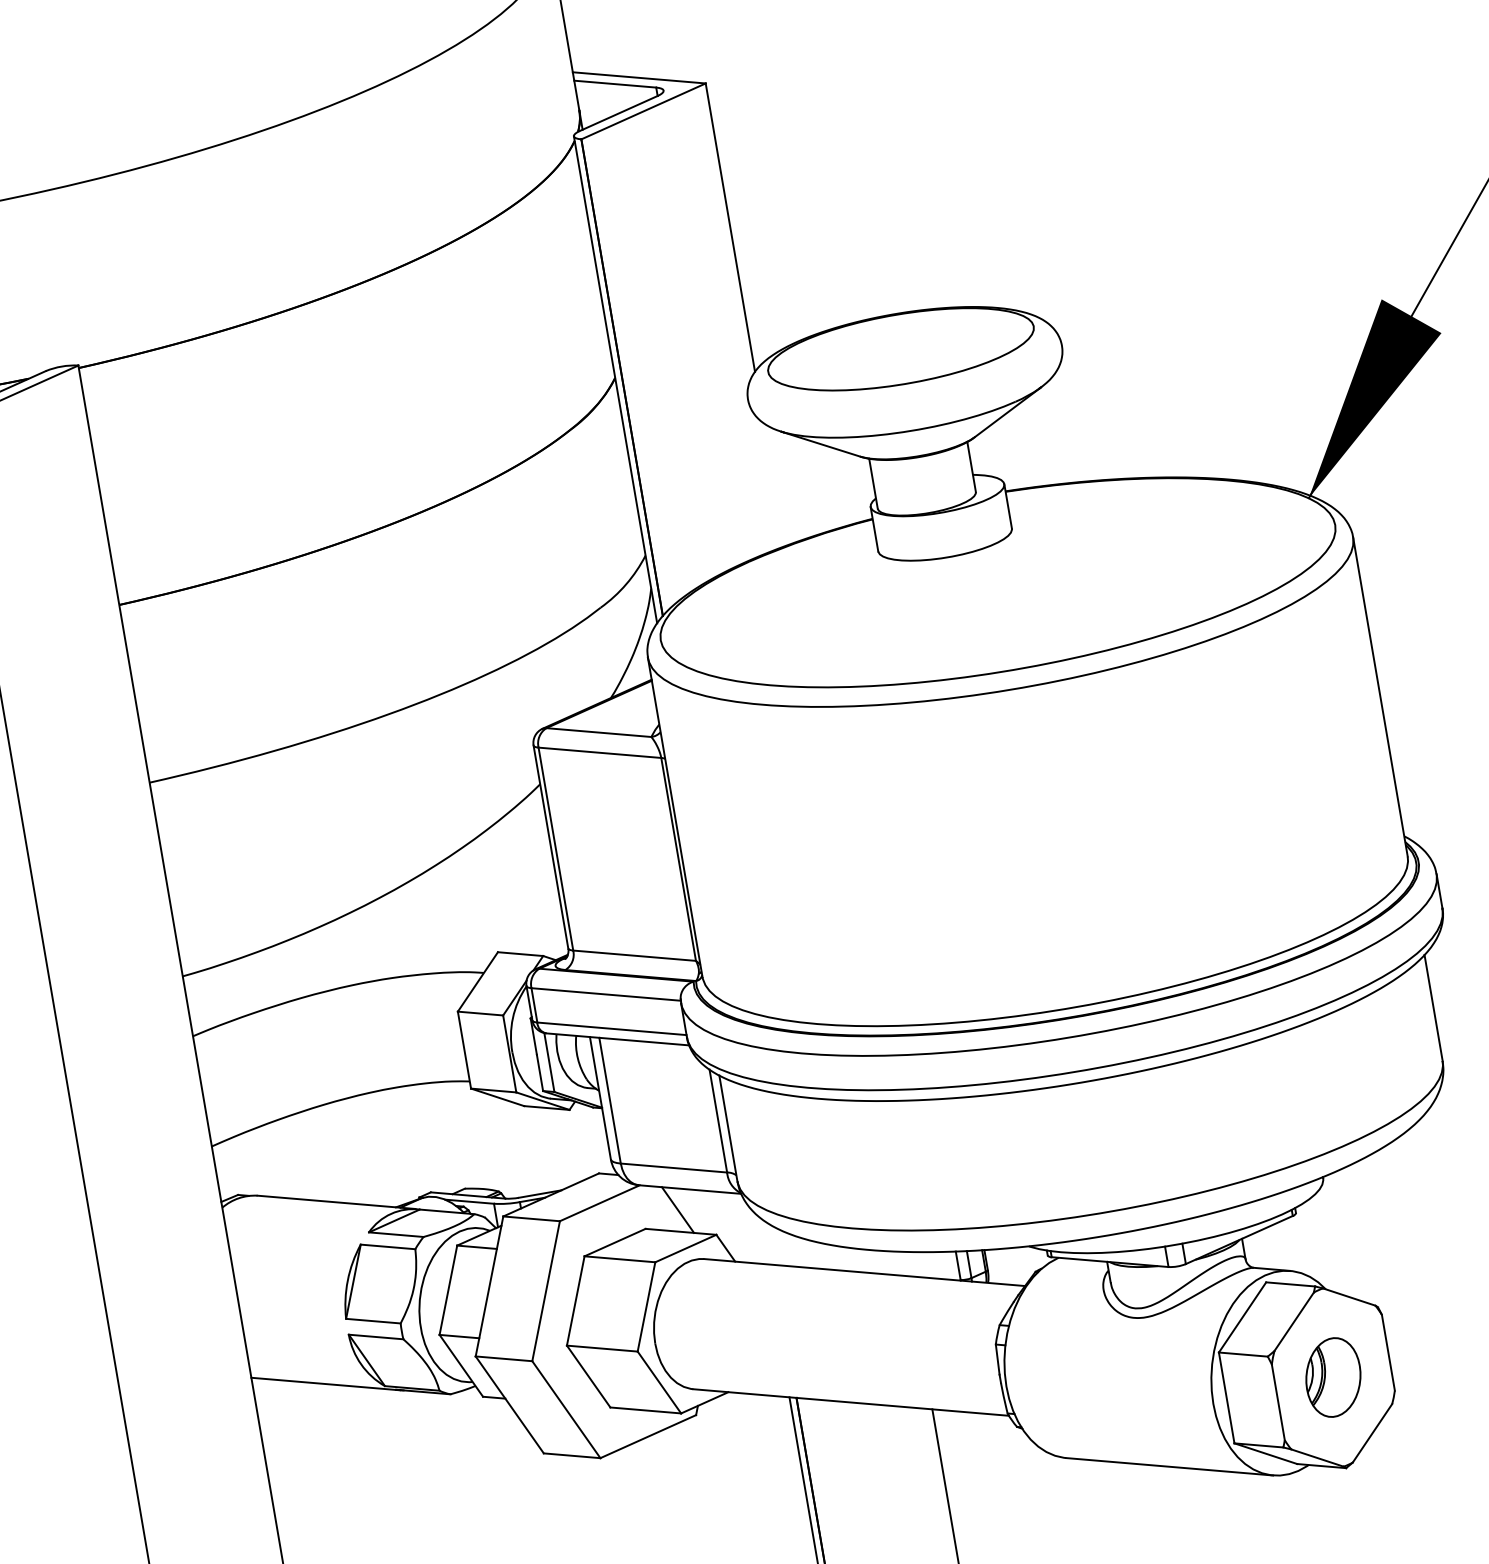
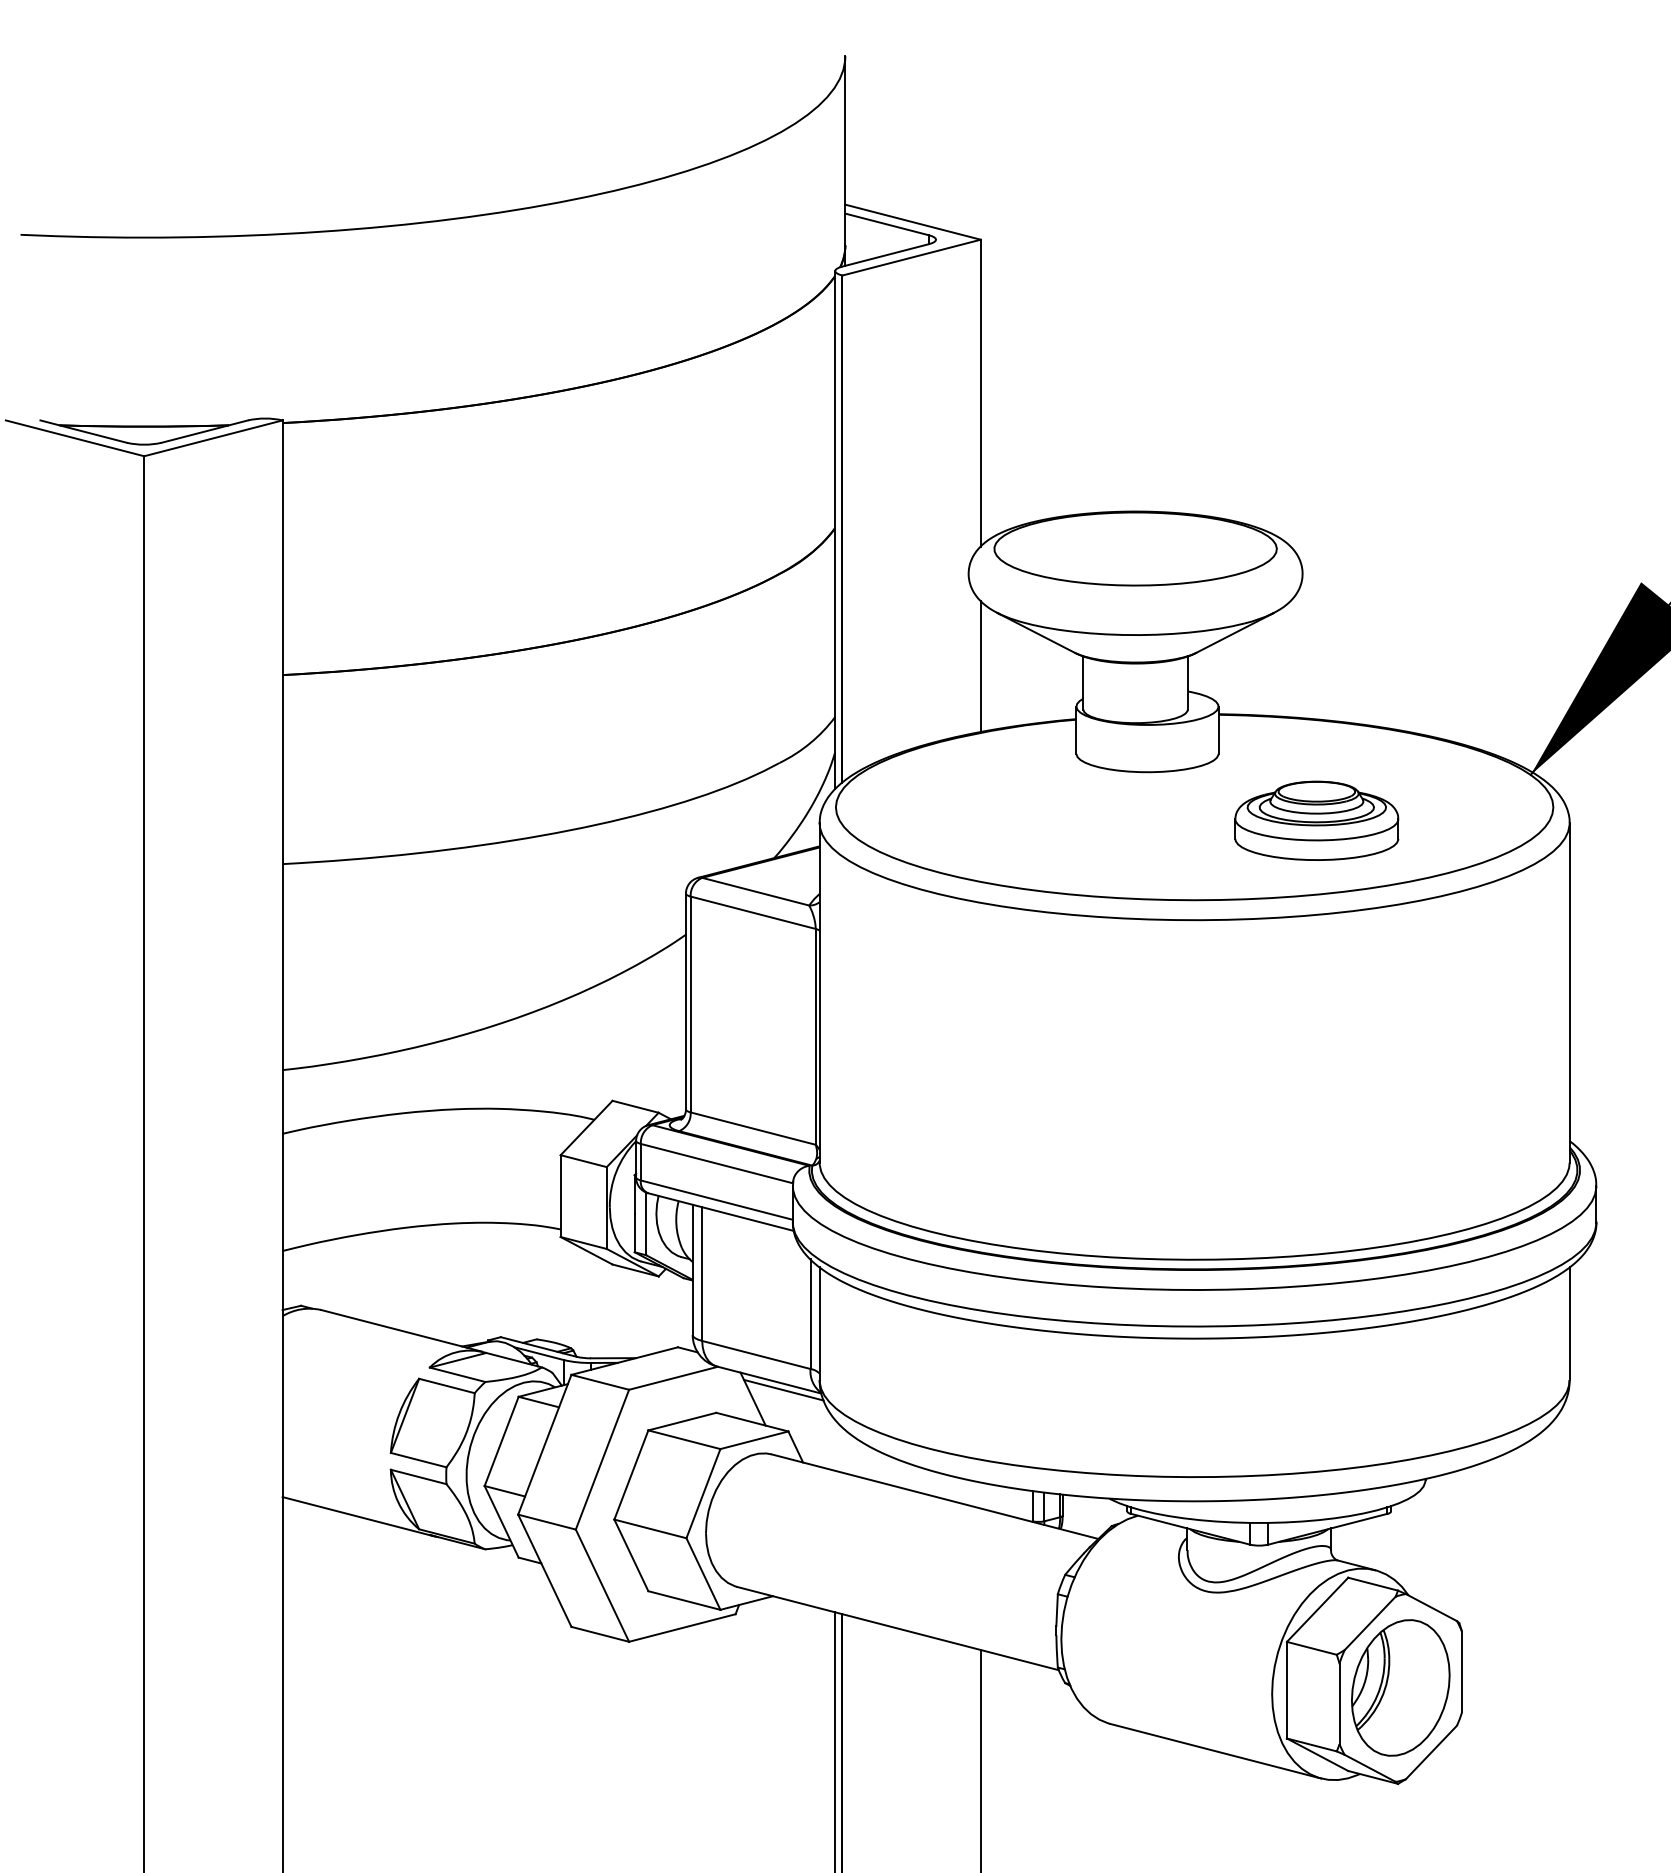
line: (774, 484) -> (980, 666), added
part: (1114, 575) -> (1316, 820), added
line: (705, 1196) -> (783, 1389), added
part: (1332, 1377) -> (1400, 1687), size x1.67

